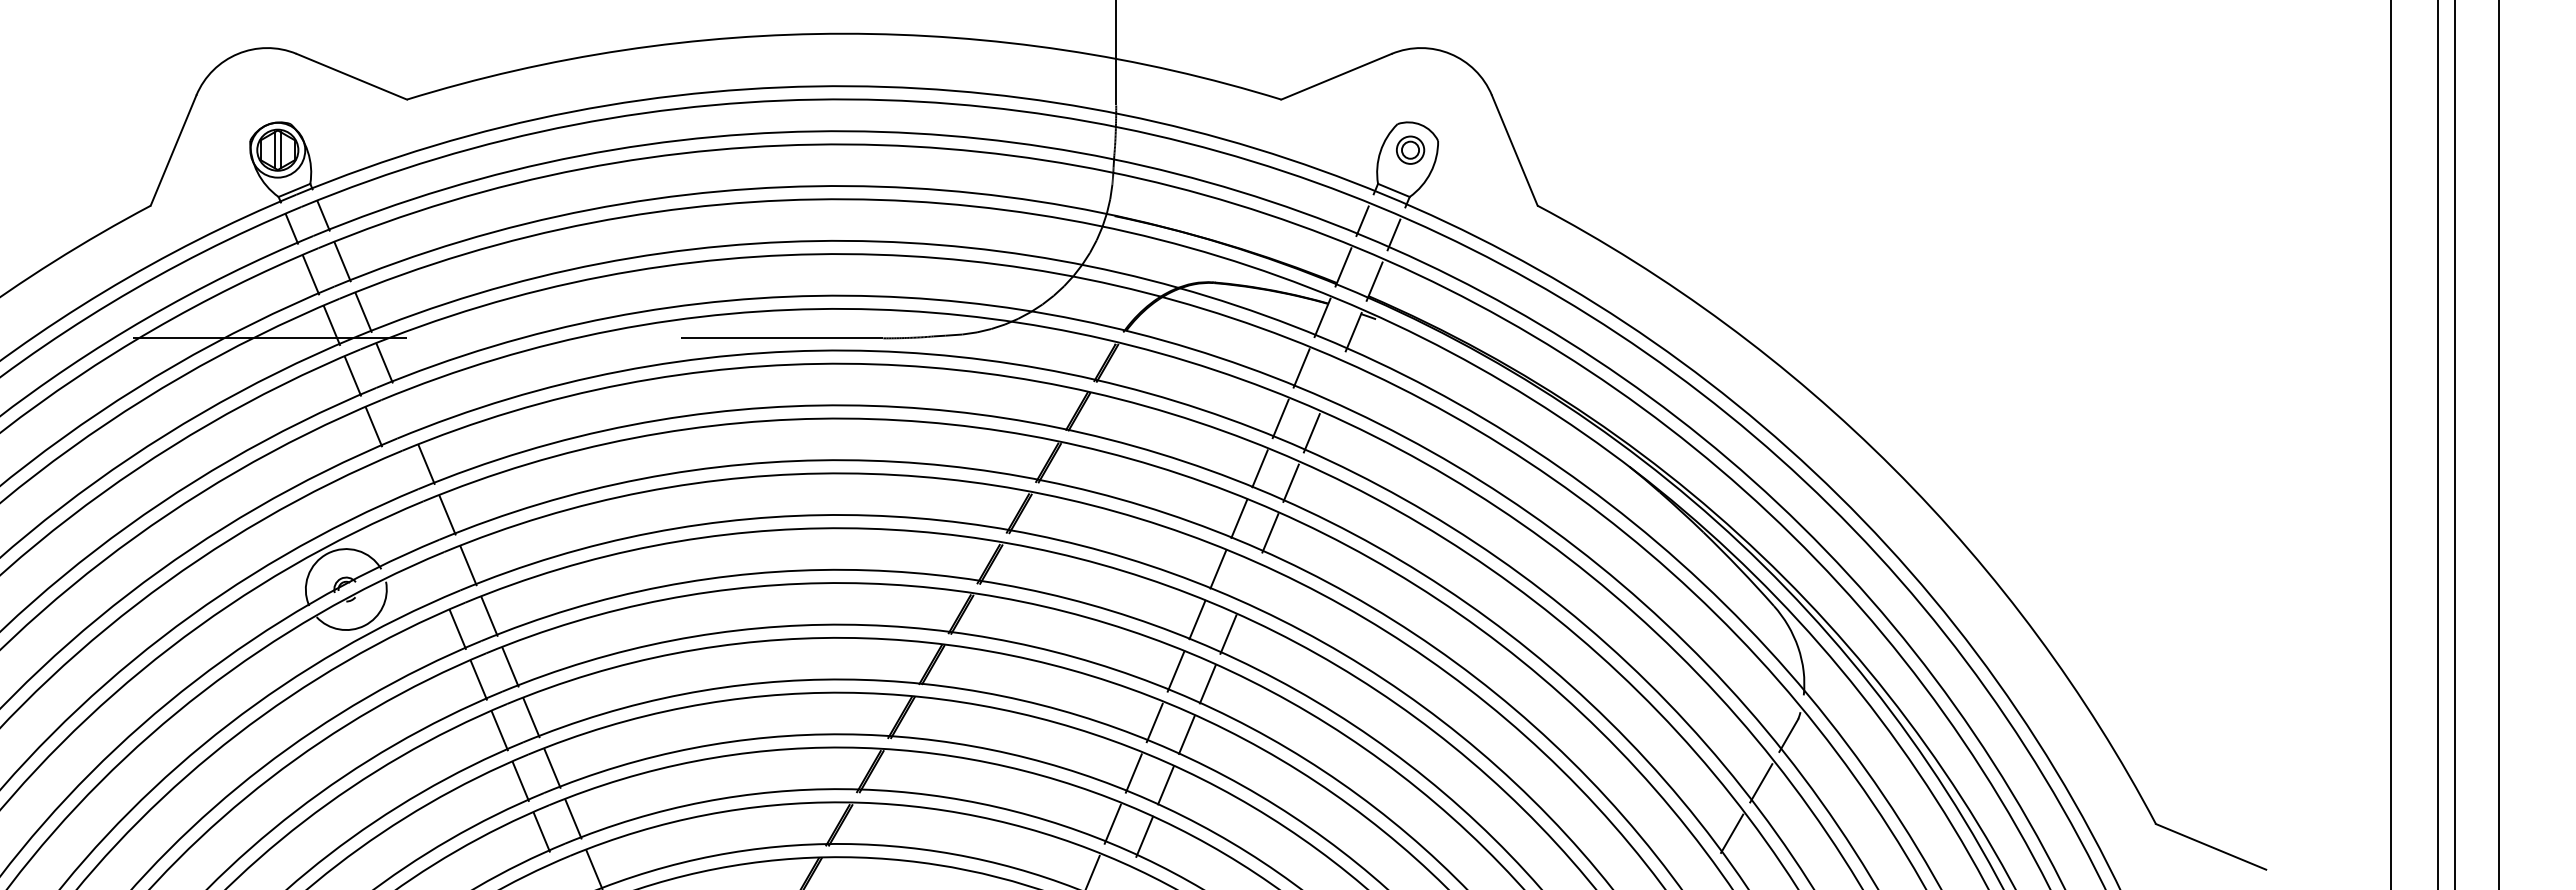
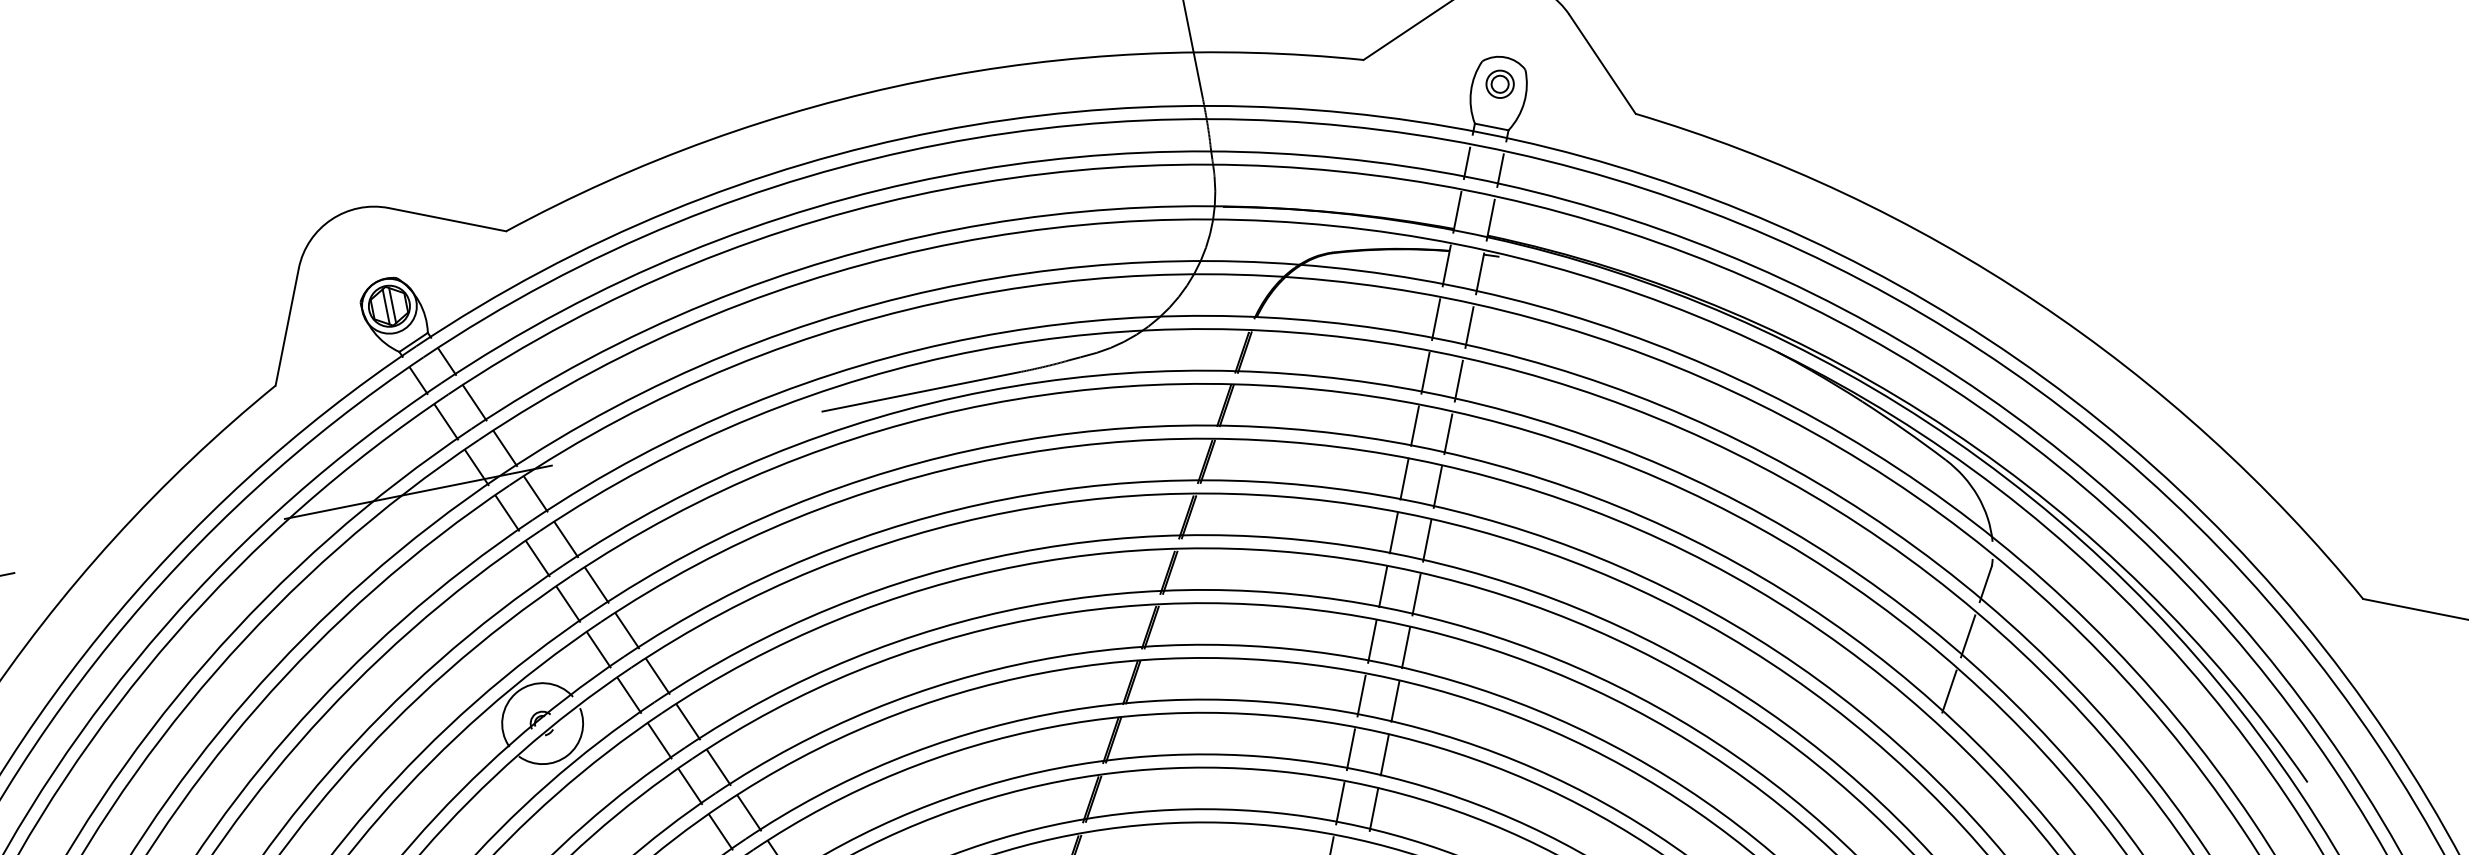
line: (1332, 382) -> (1469, 327), added
line: (405, 413) -> (566, 539), added
line: (394, 477) -> (567, 604), added
line: (415, 528) -> (598, 650), added
line: (436, 578) -> (628, 695), added
line: (1249, 583) -> (1427, 540), added

